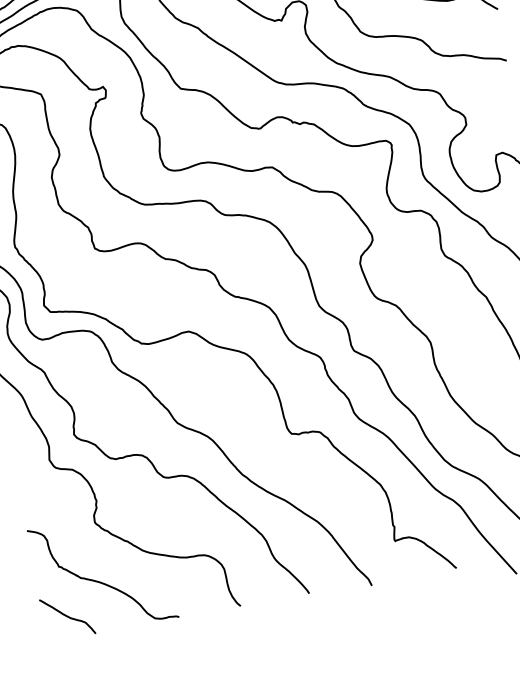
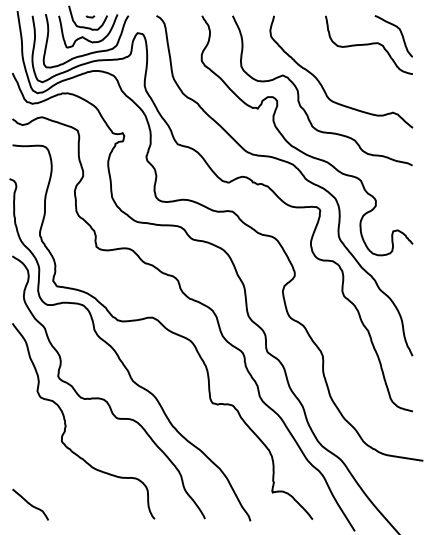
curve: (100, 580) -> (58, 483), removed

